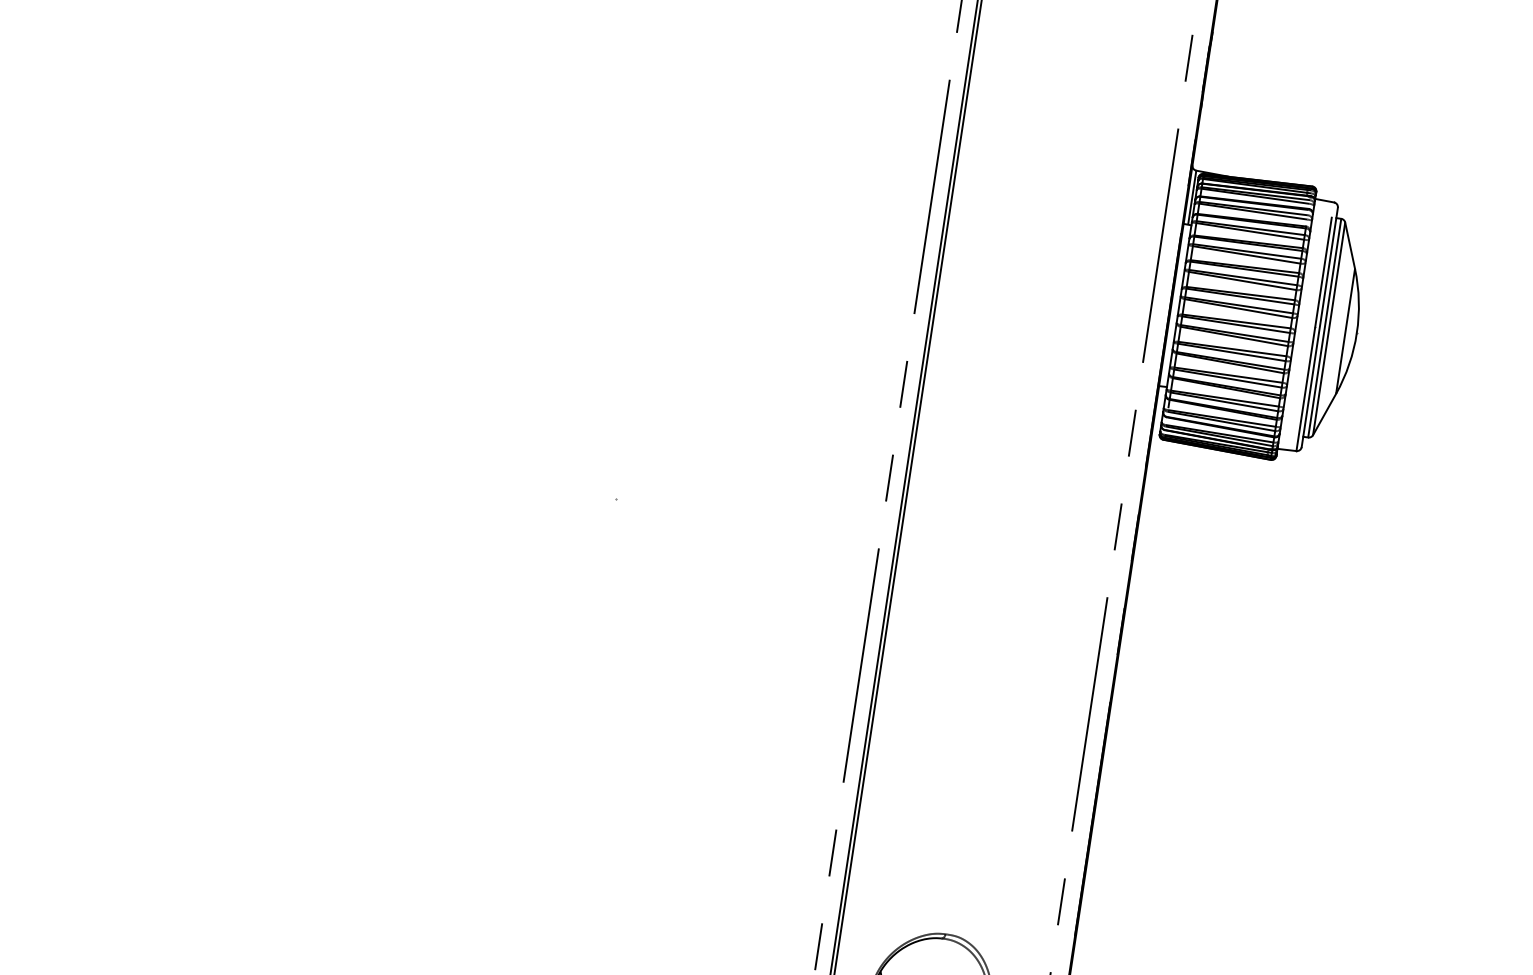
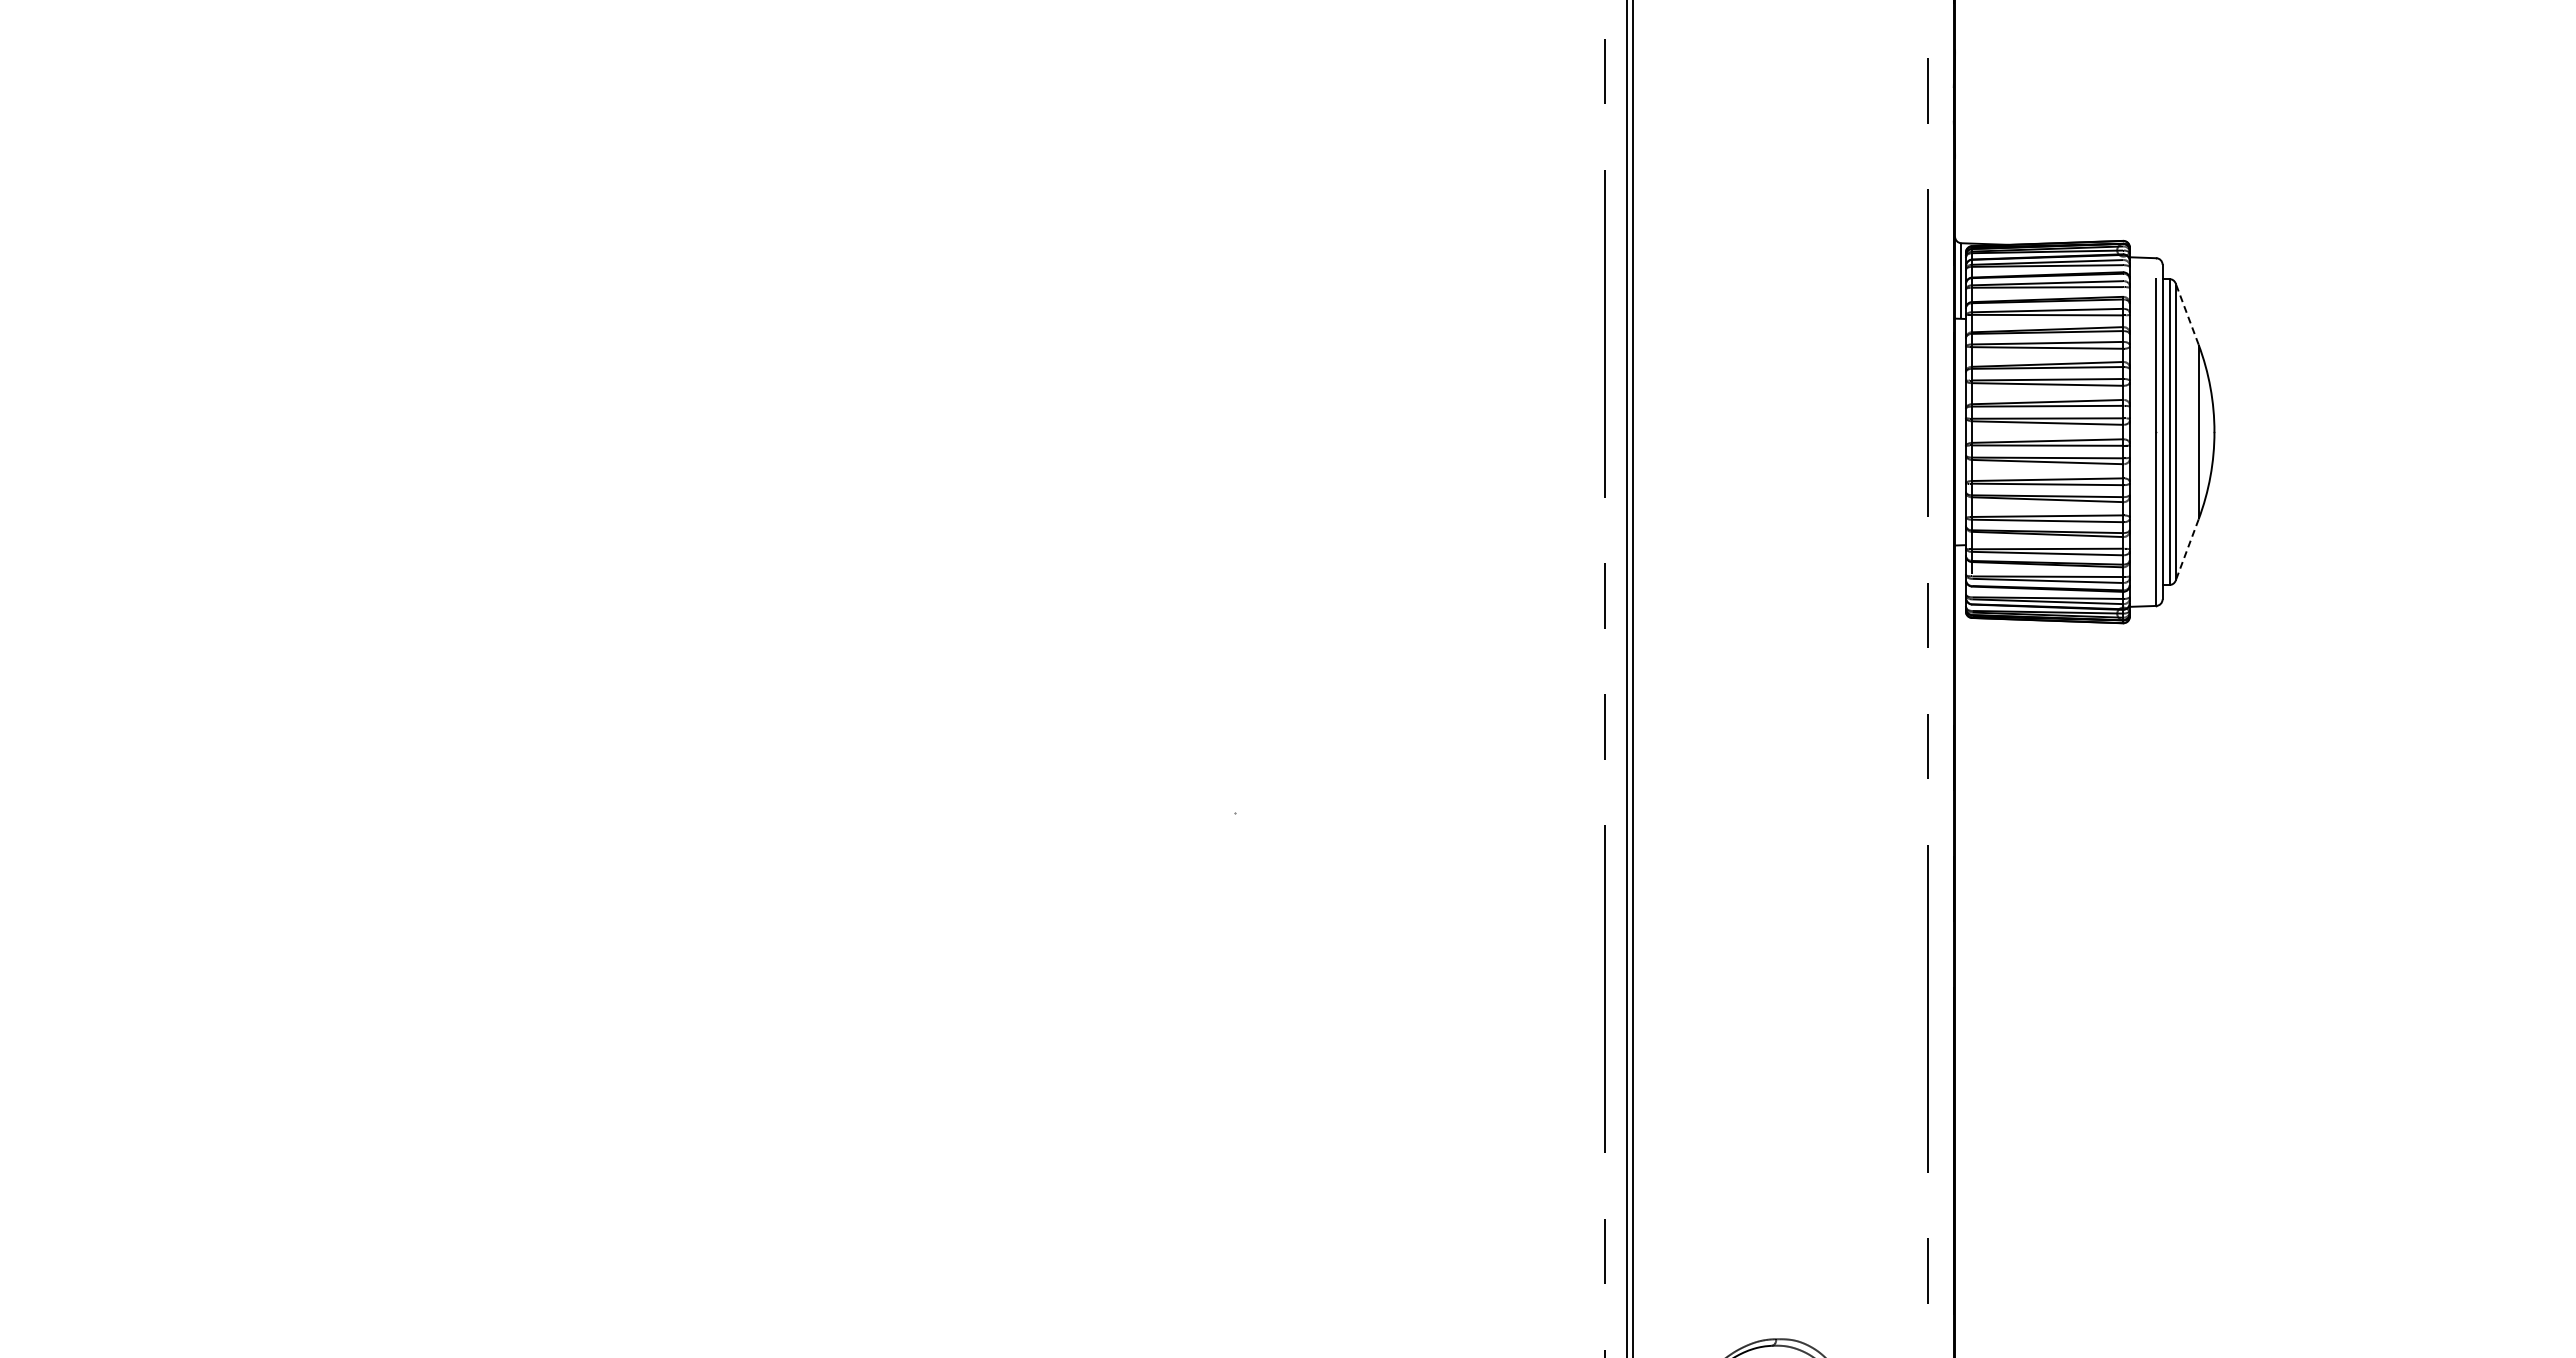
line: (1350, 246) -> (2187, 314), solid -> dashed
line: (1324, 414) -> (2187, 550), solid -> dashed

